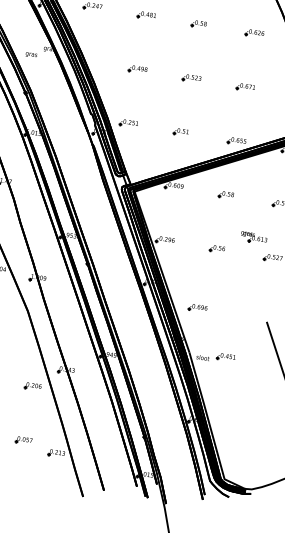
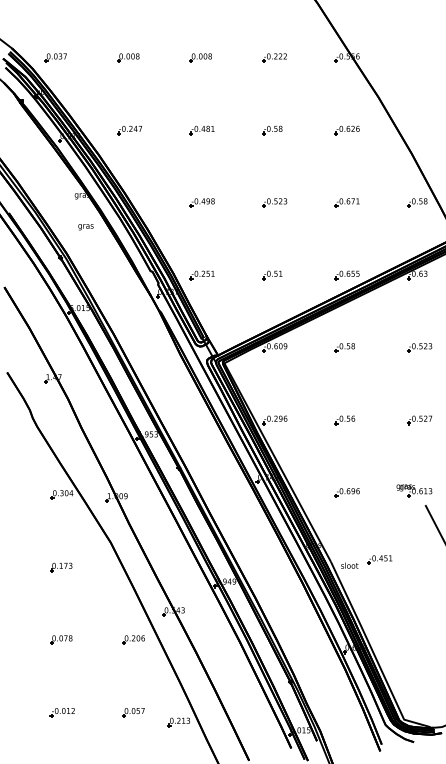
text: (31, 55) -> (85, 227), moved
part: (254, 237) -> (414, 490), moved
part: (197, 307) -> (346, 492), moved

